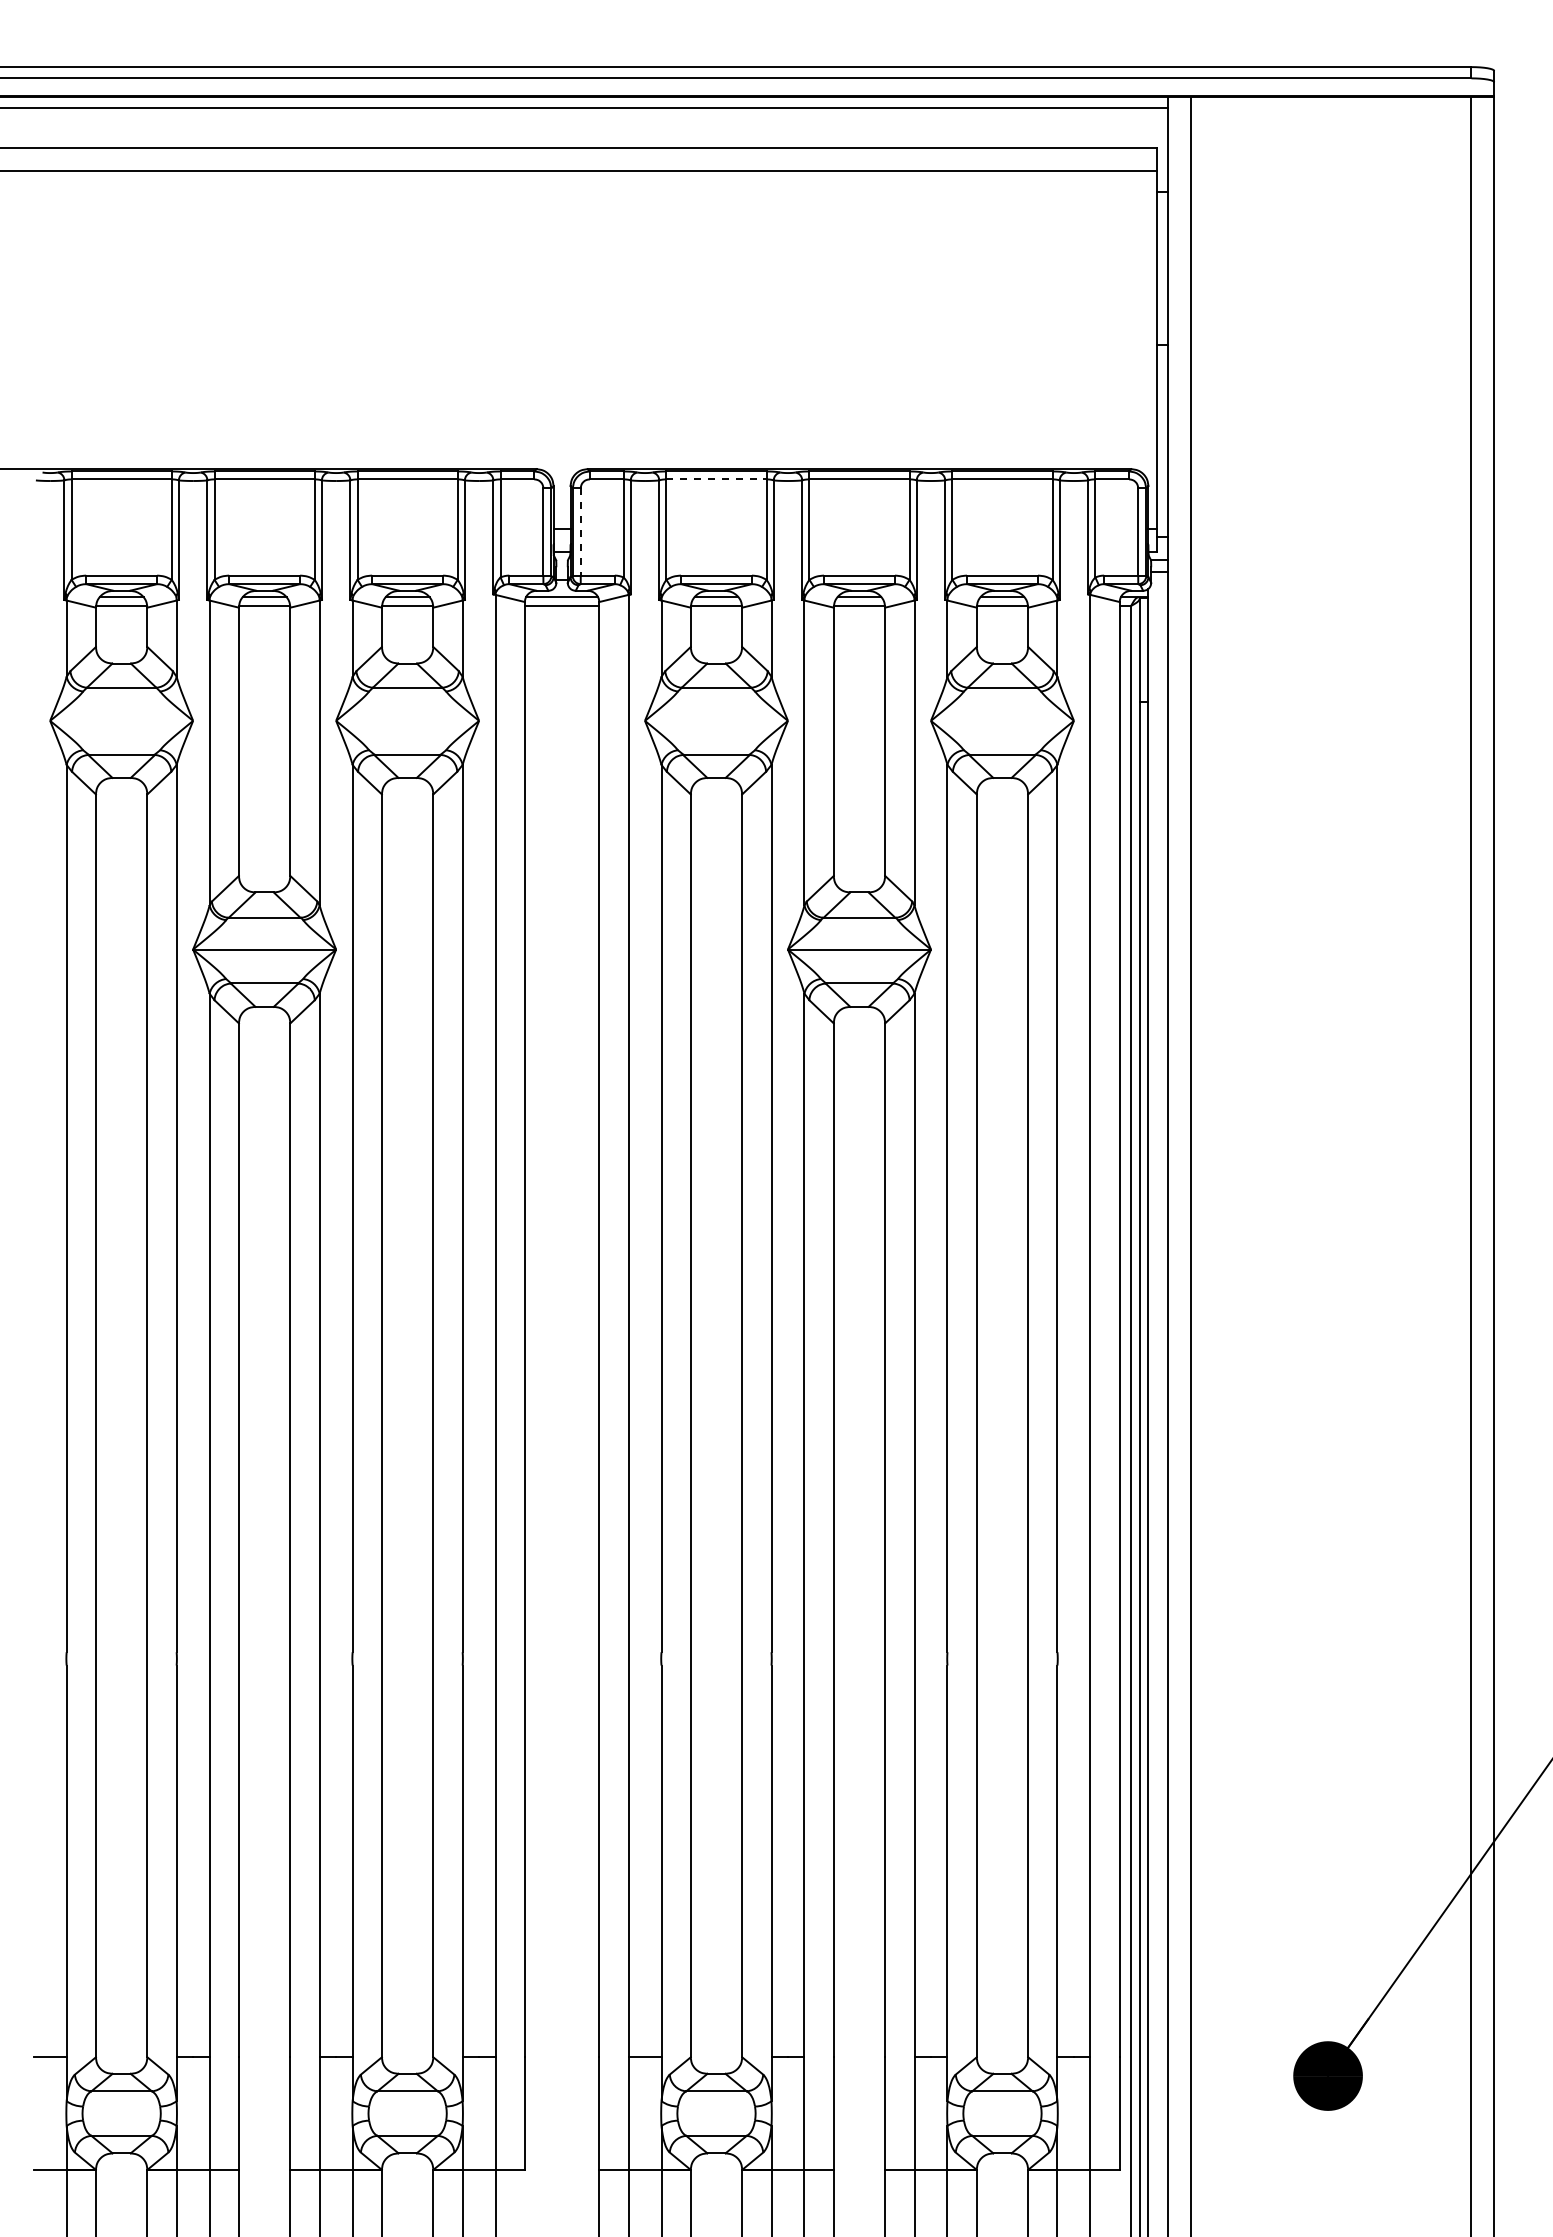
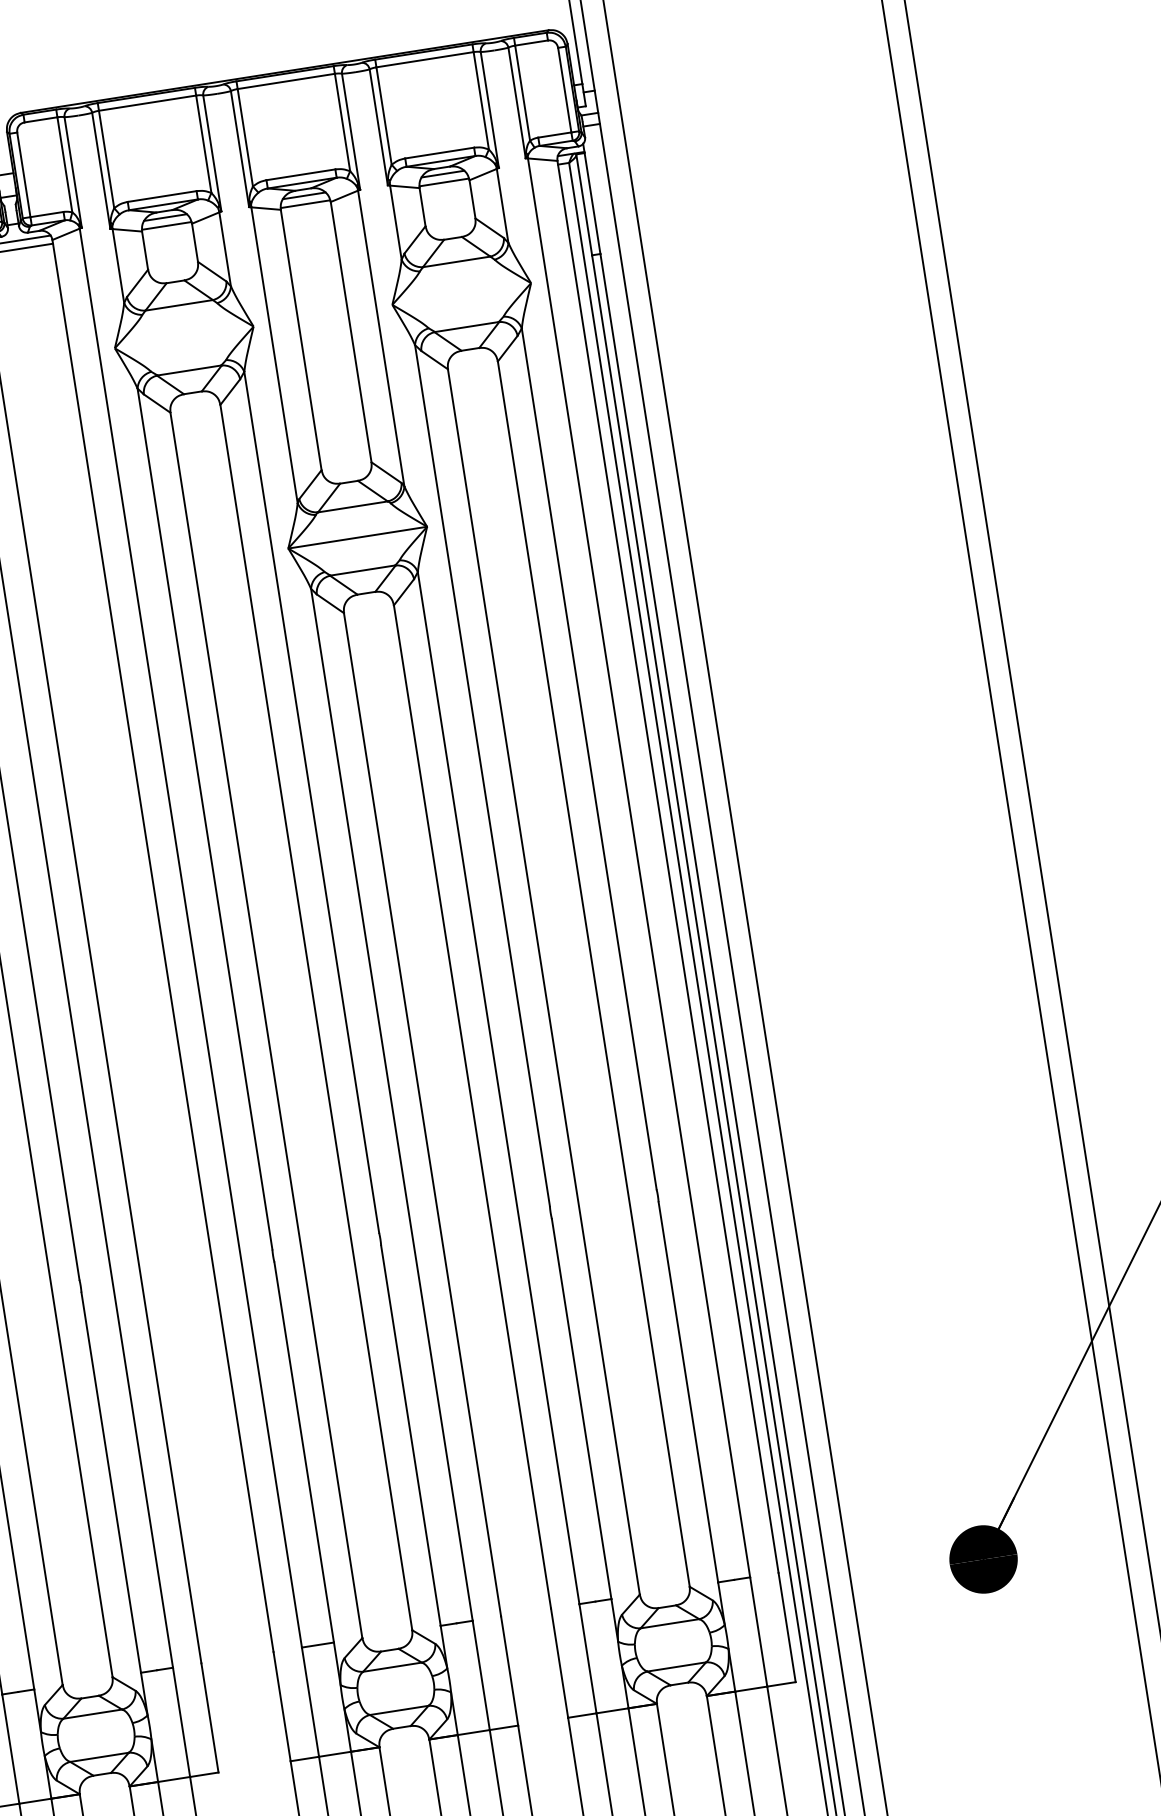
line: (717, 479) -> (148, 103), dashed -> solid
line: (580, 532) -> (23, 175), dashed -> solid

